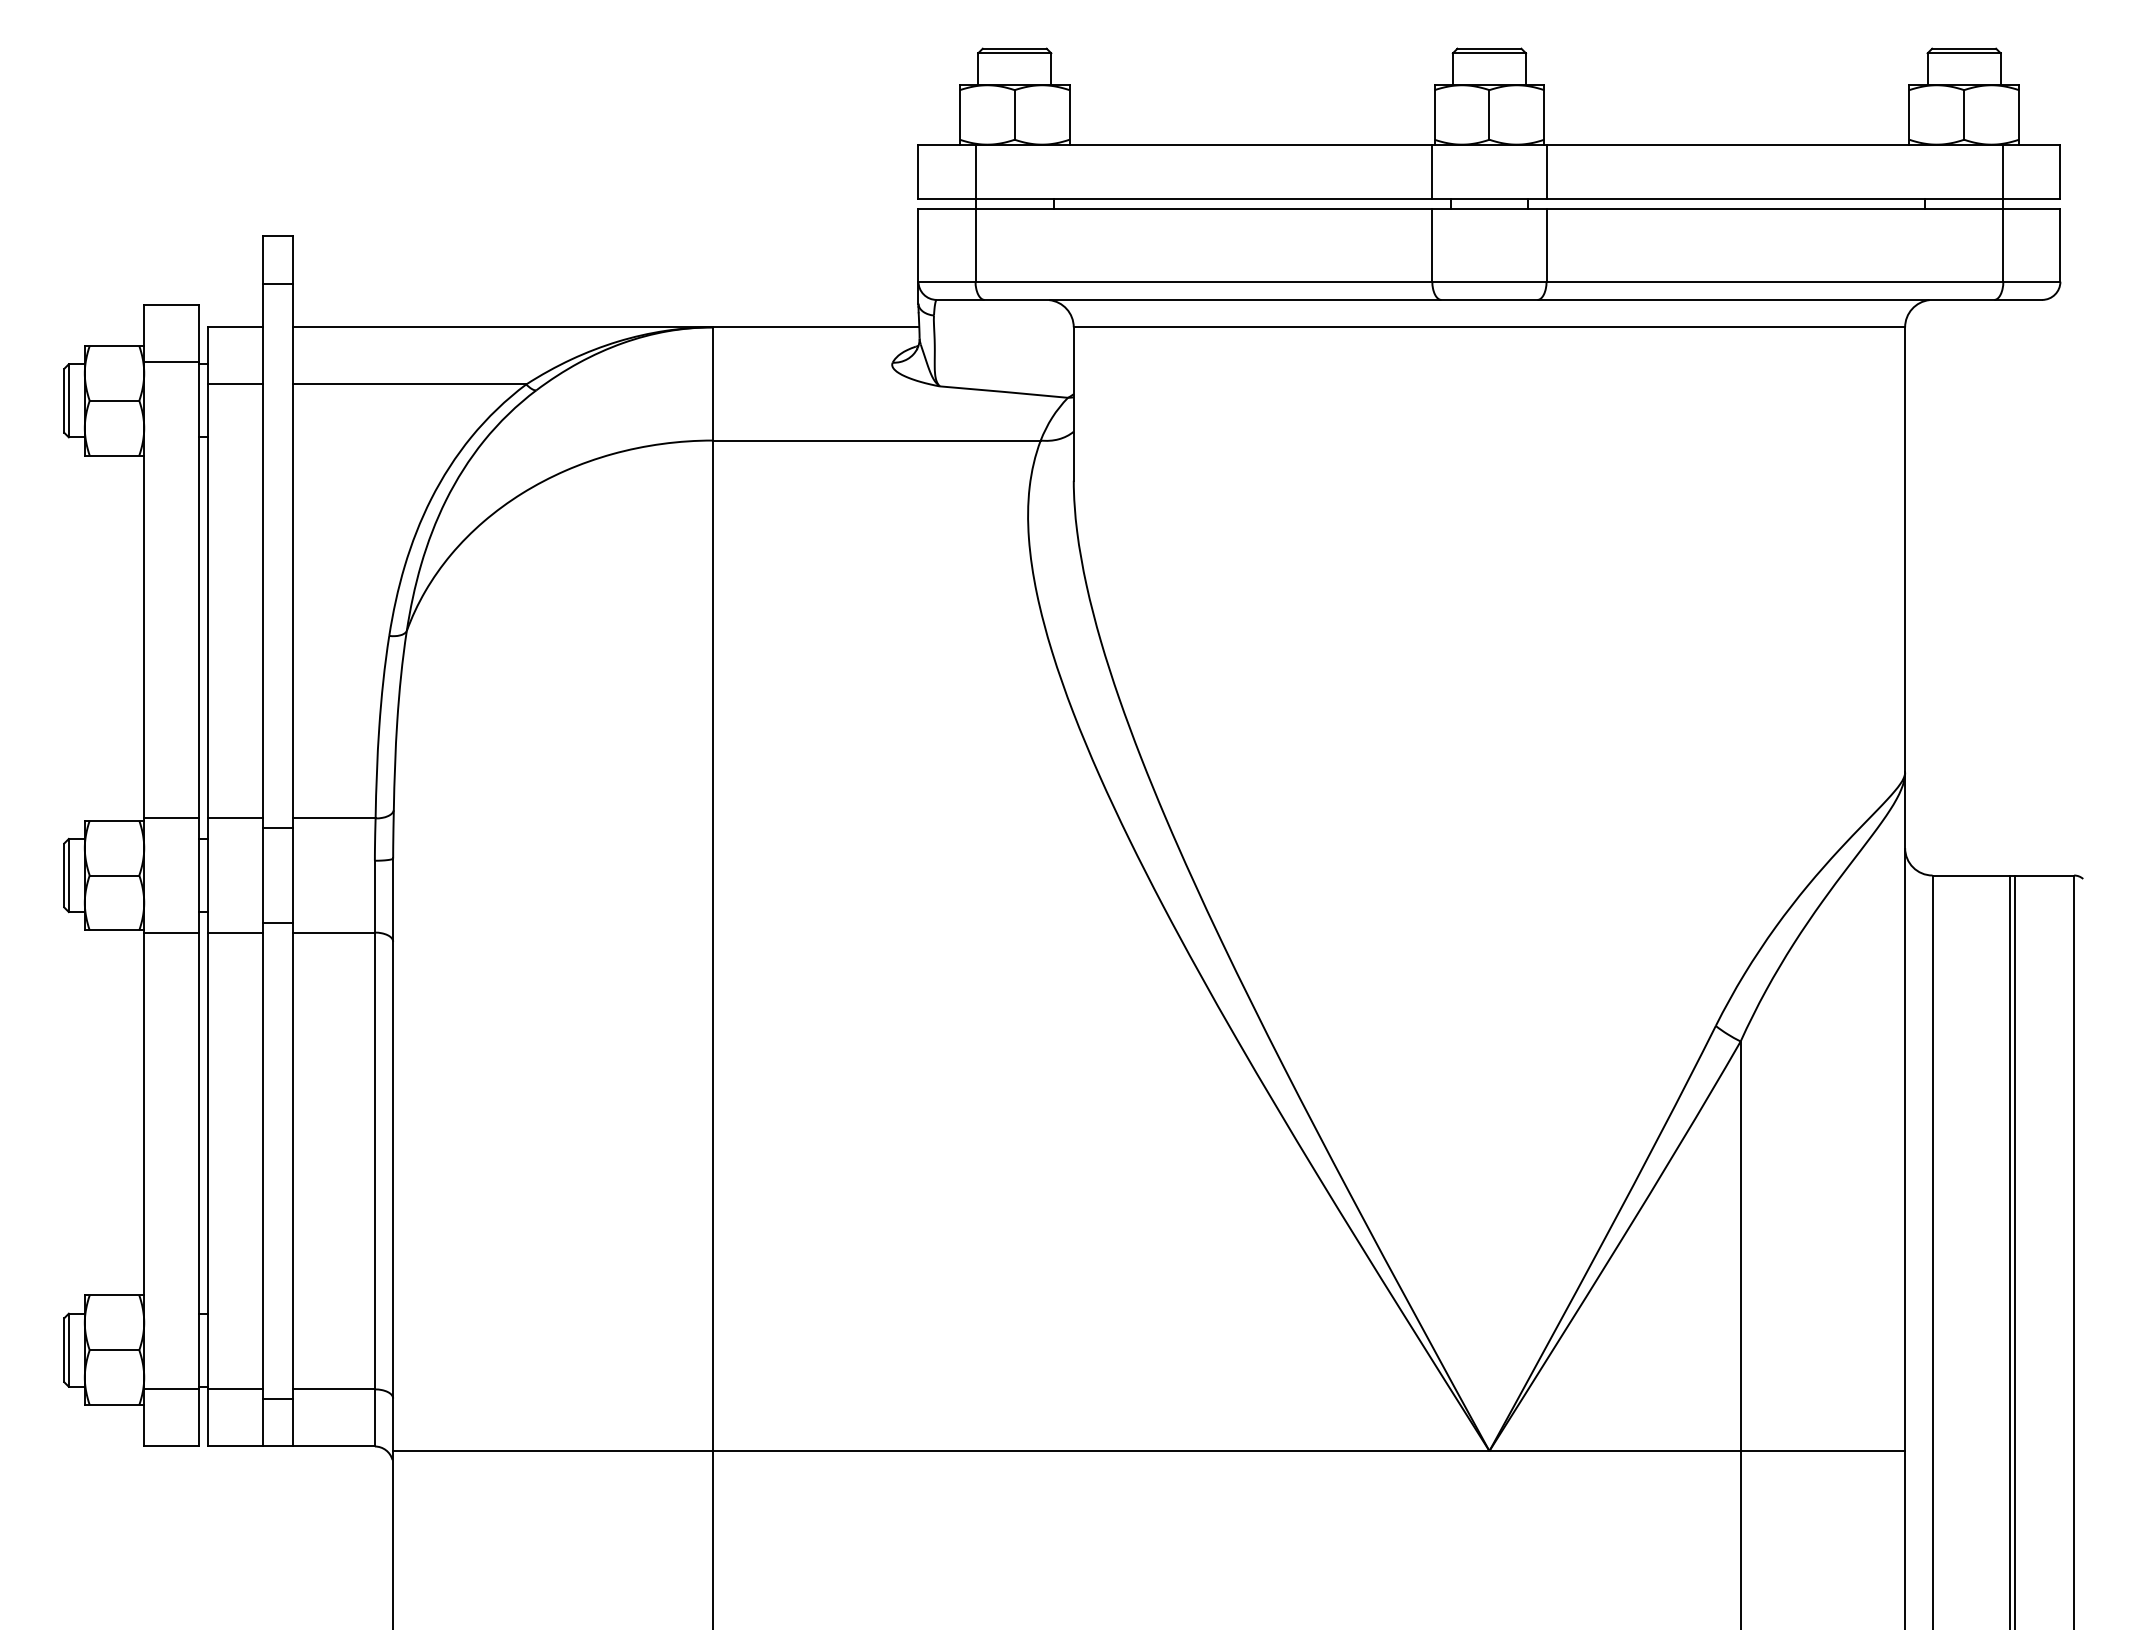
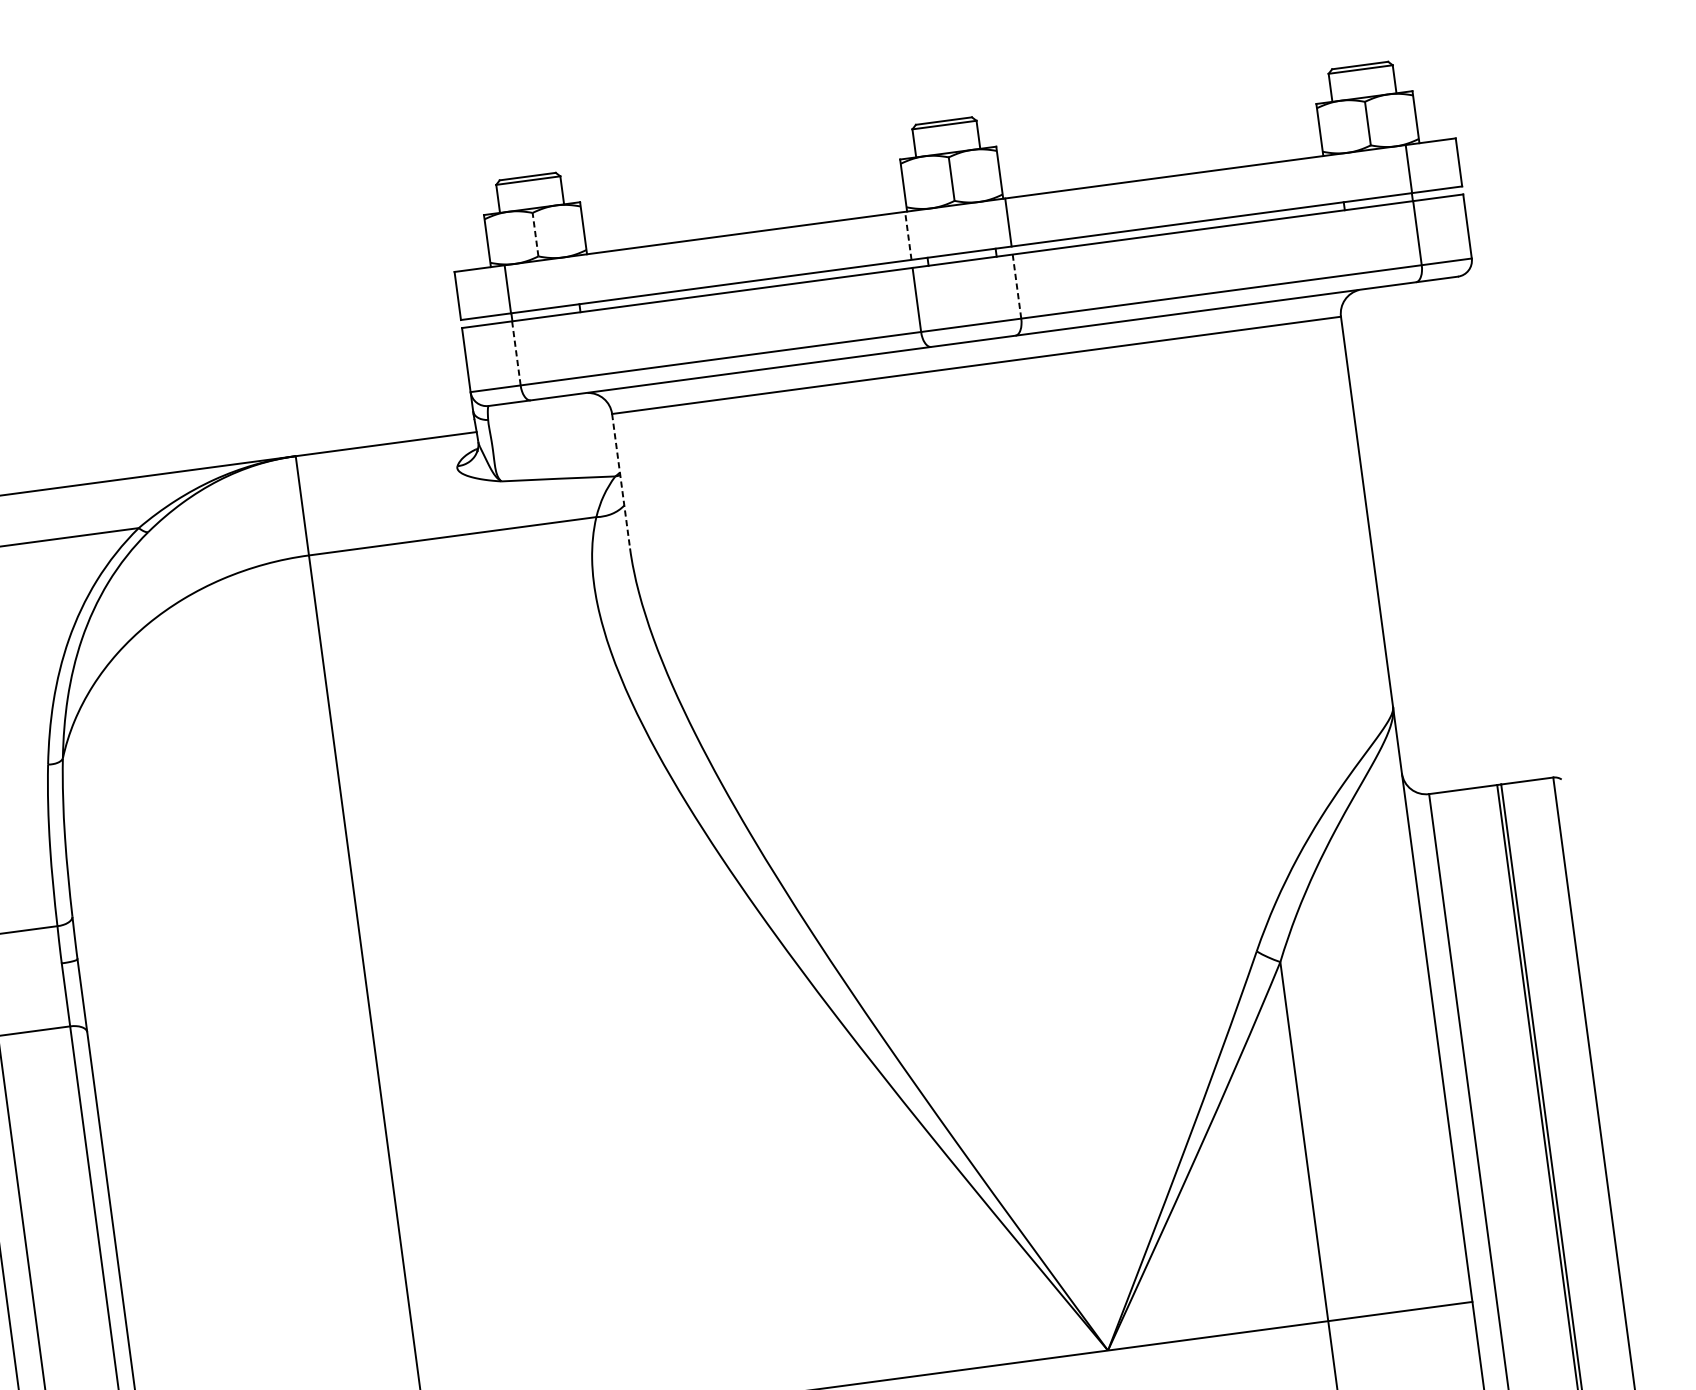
line: (1014, 114) -> (535, 234), solid -> dashed
line: (1432, 171) -> (908, 235), solid -> dashed
line: (975, 245) -> (516, 353), solid -> dashed
line: (1546, 245) -> (1017, 286), solid -> dashed
line: (1073, 404) -> (620, 481), solid -> dashed

